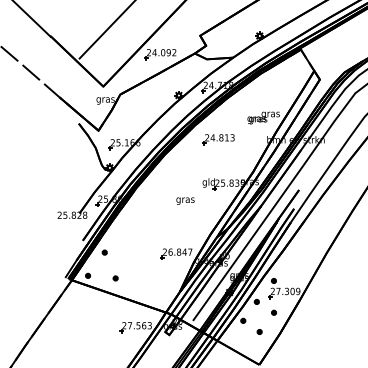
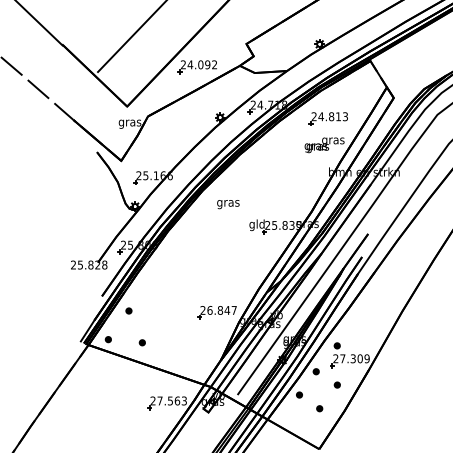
part: (218, 139) -> (328, 118), moved
text: (185, 200) -> (228, 203), moved

